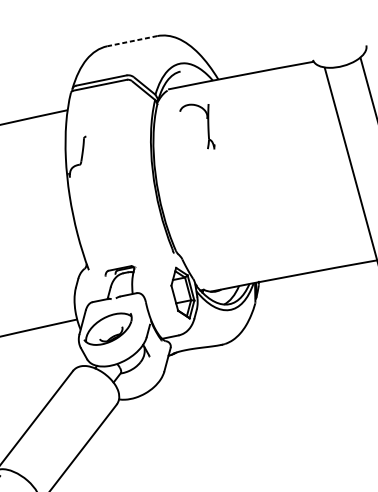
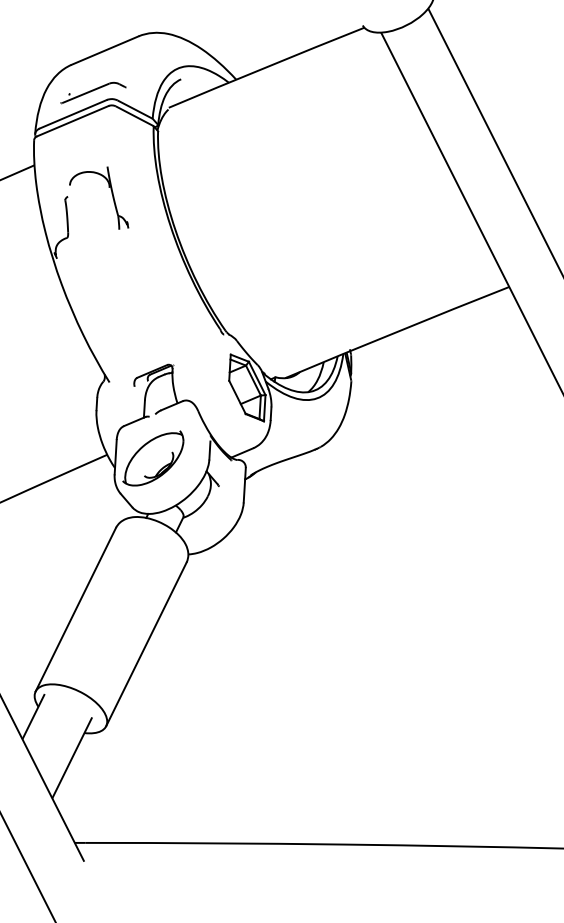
line: (131, 41) -> (104, 50), dashed -> solid
part: (118, 68) -> (93, 92), added
part: (207, 123) -> (111, 194), moved

